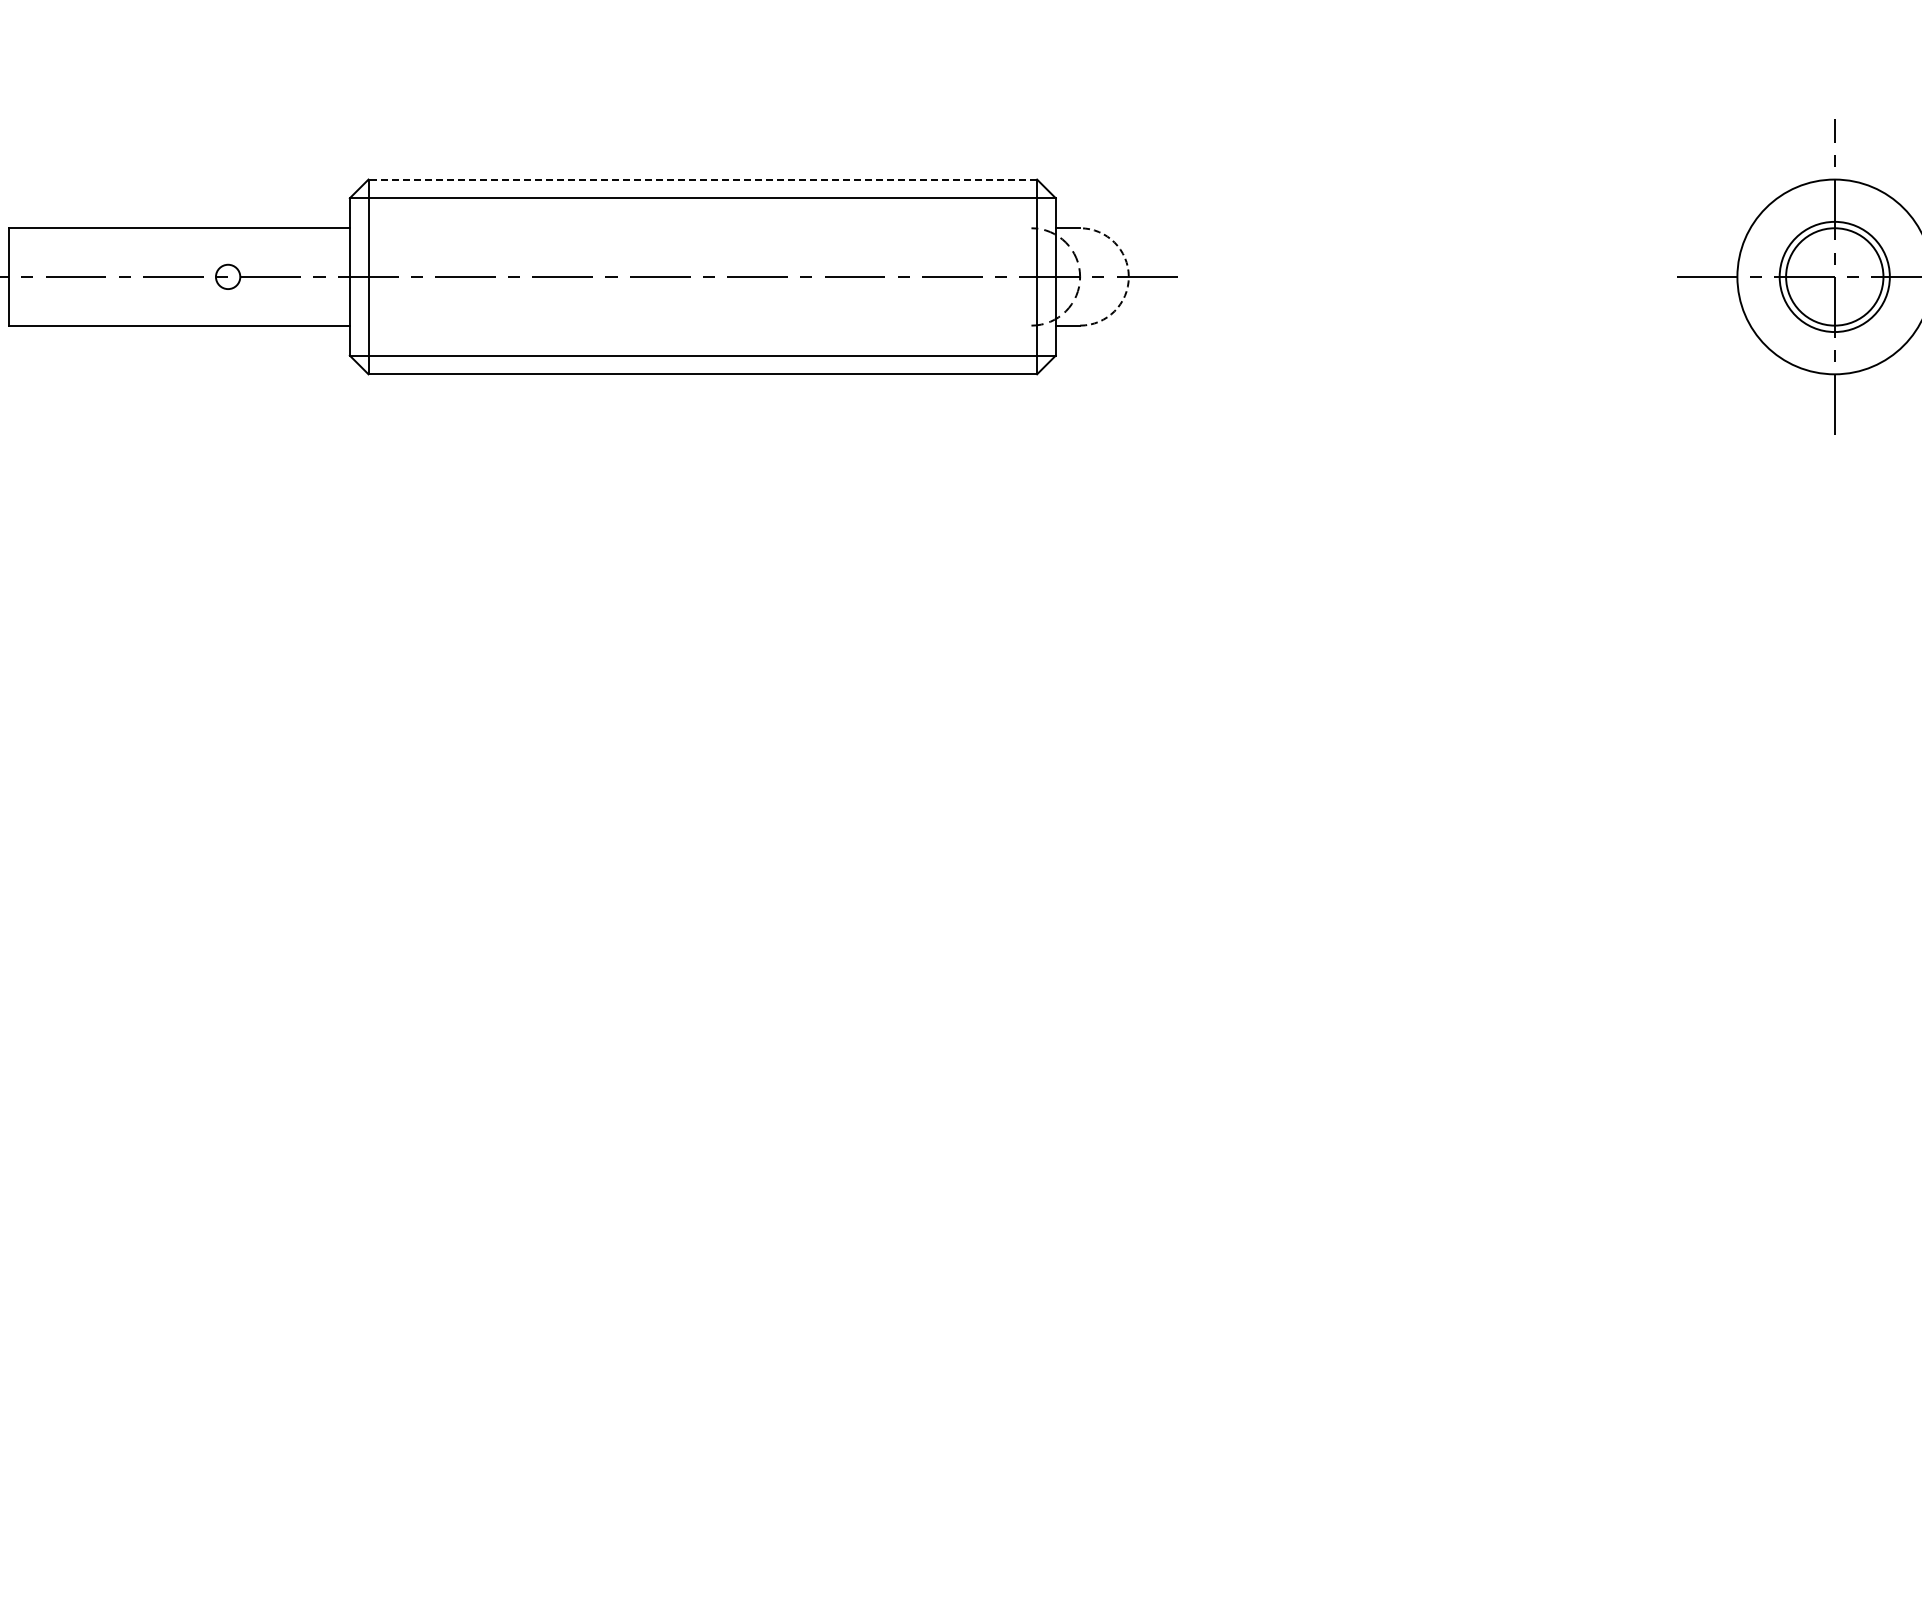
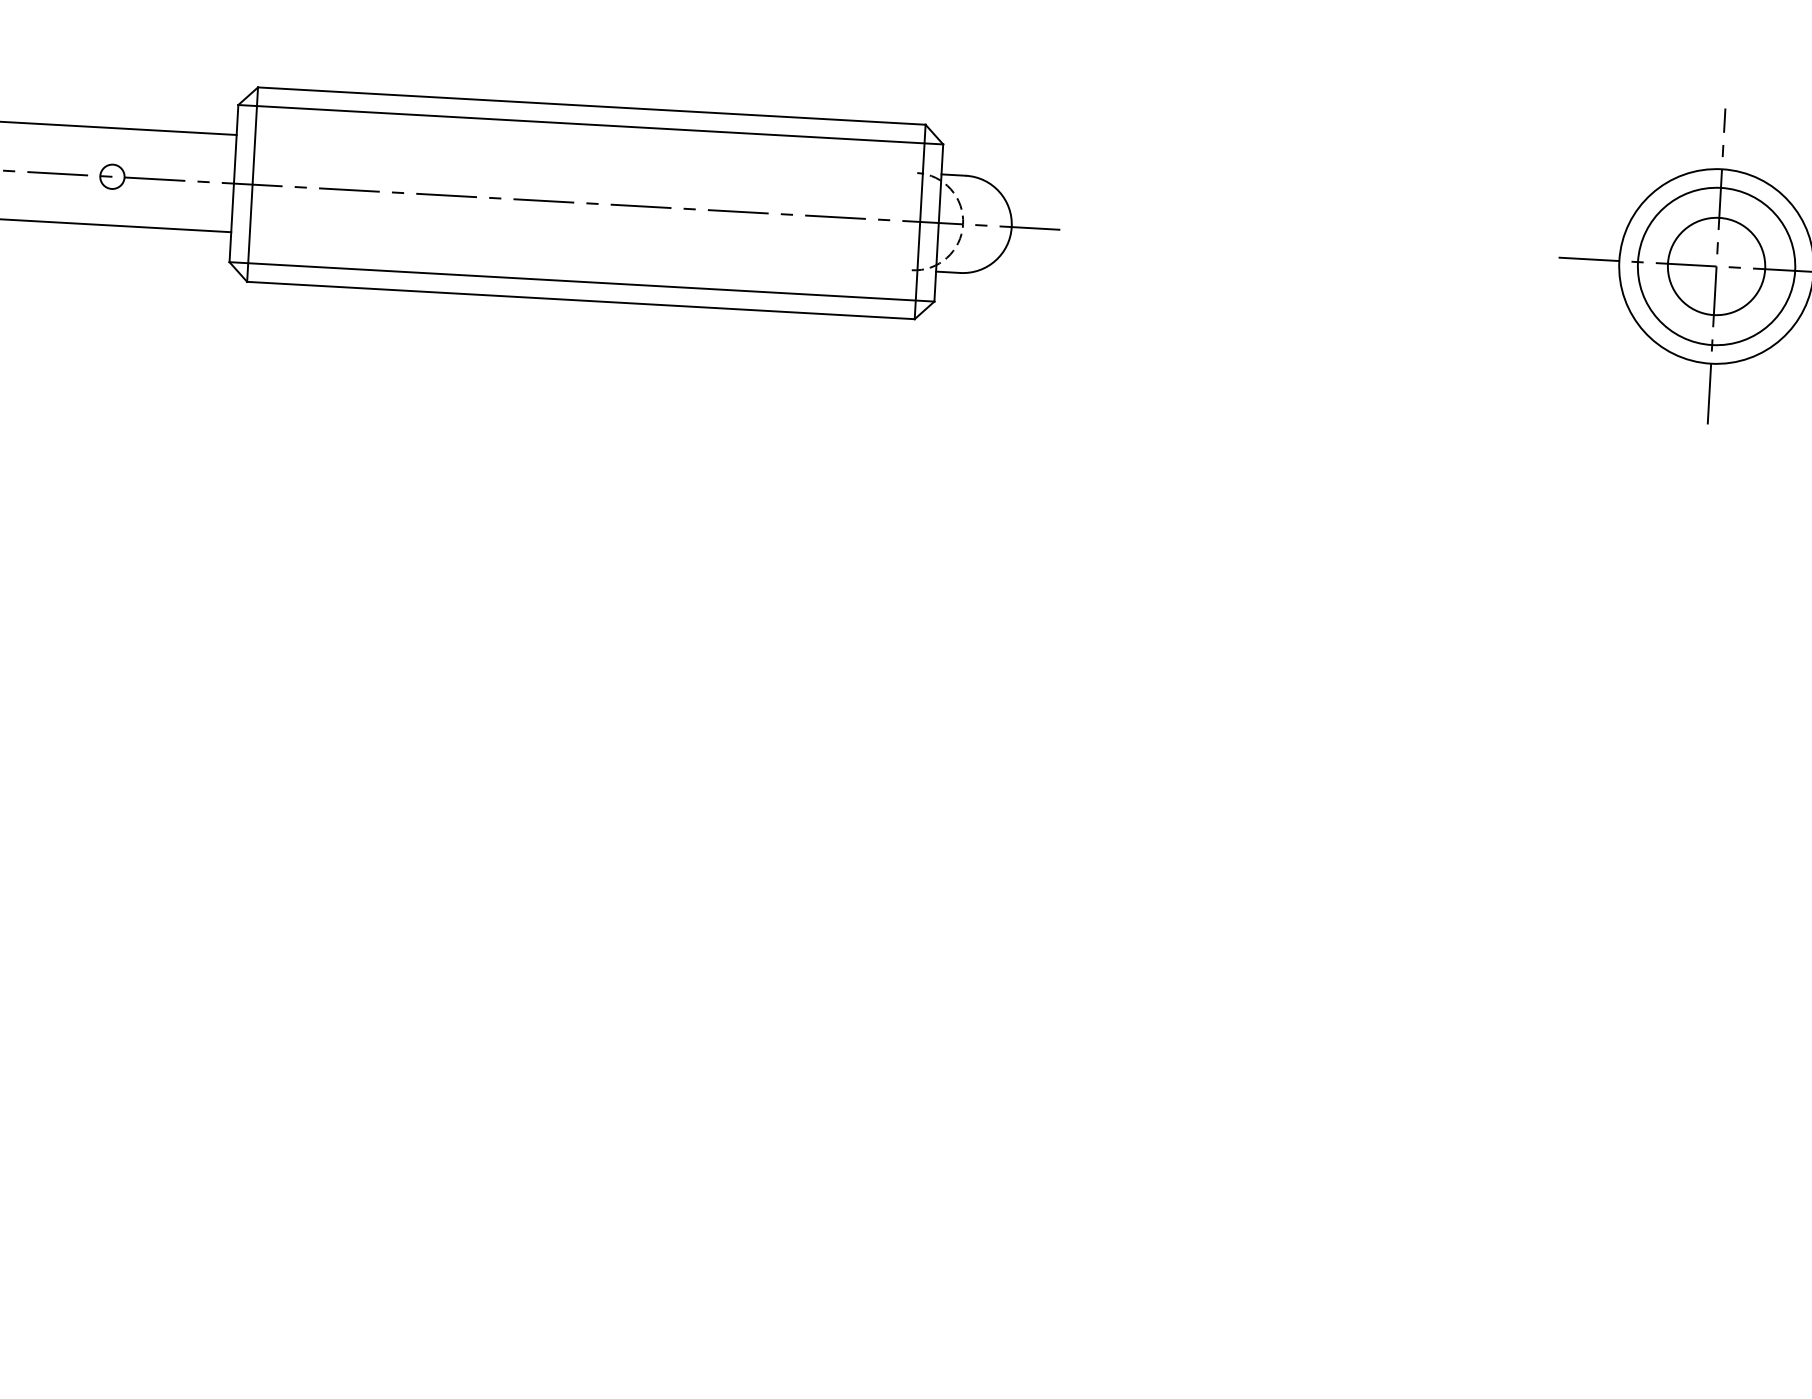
line: (702, 179) -> (591, 105), dashed -> solid
arc: (1128, 276) -> (1011, 226), dashed -> solid
circle: (1834, 276) -> (1716, 266), size x1.43

